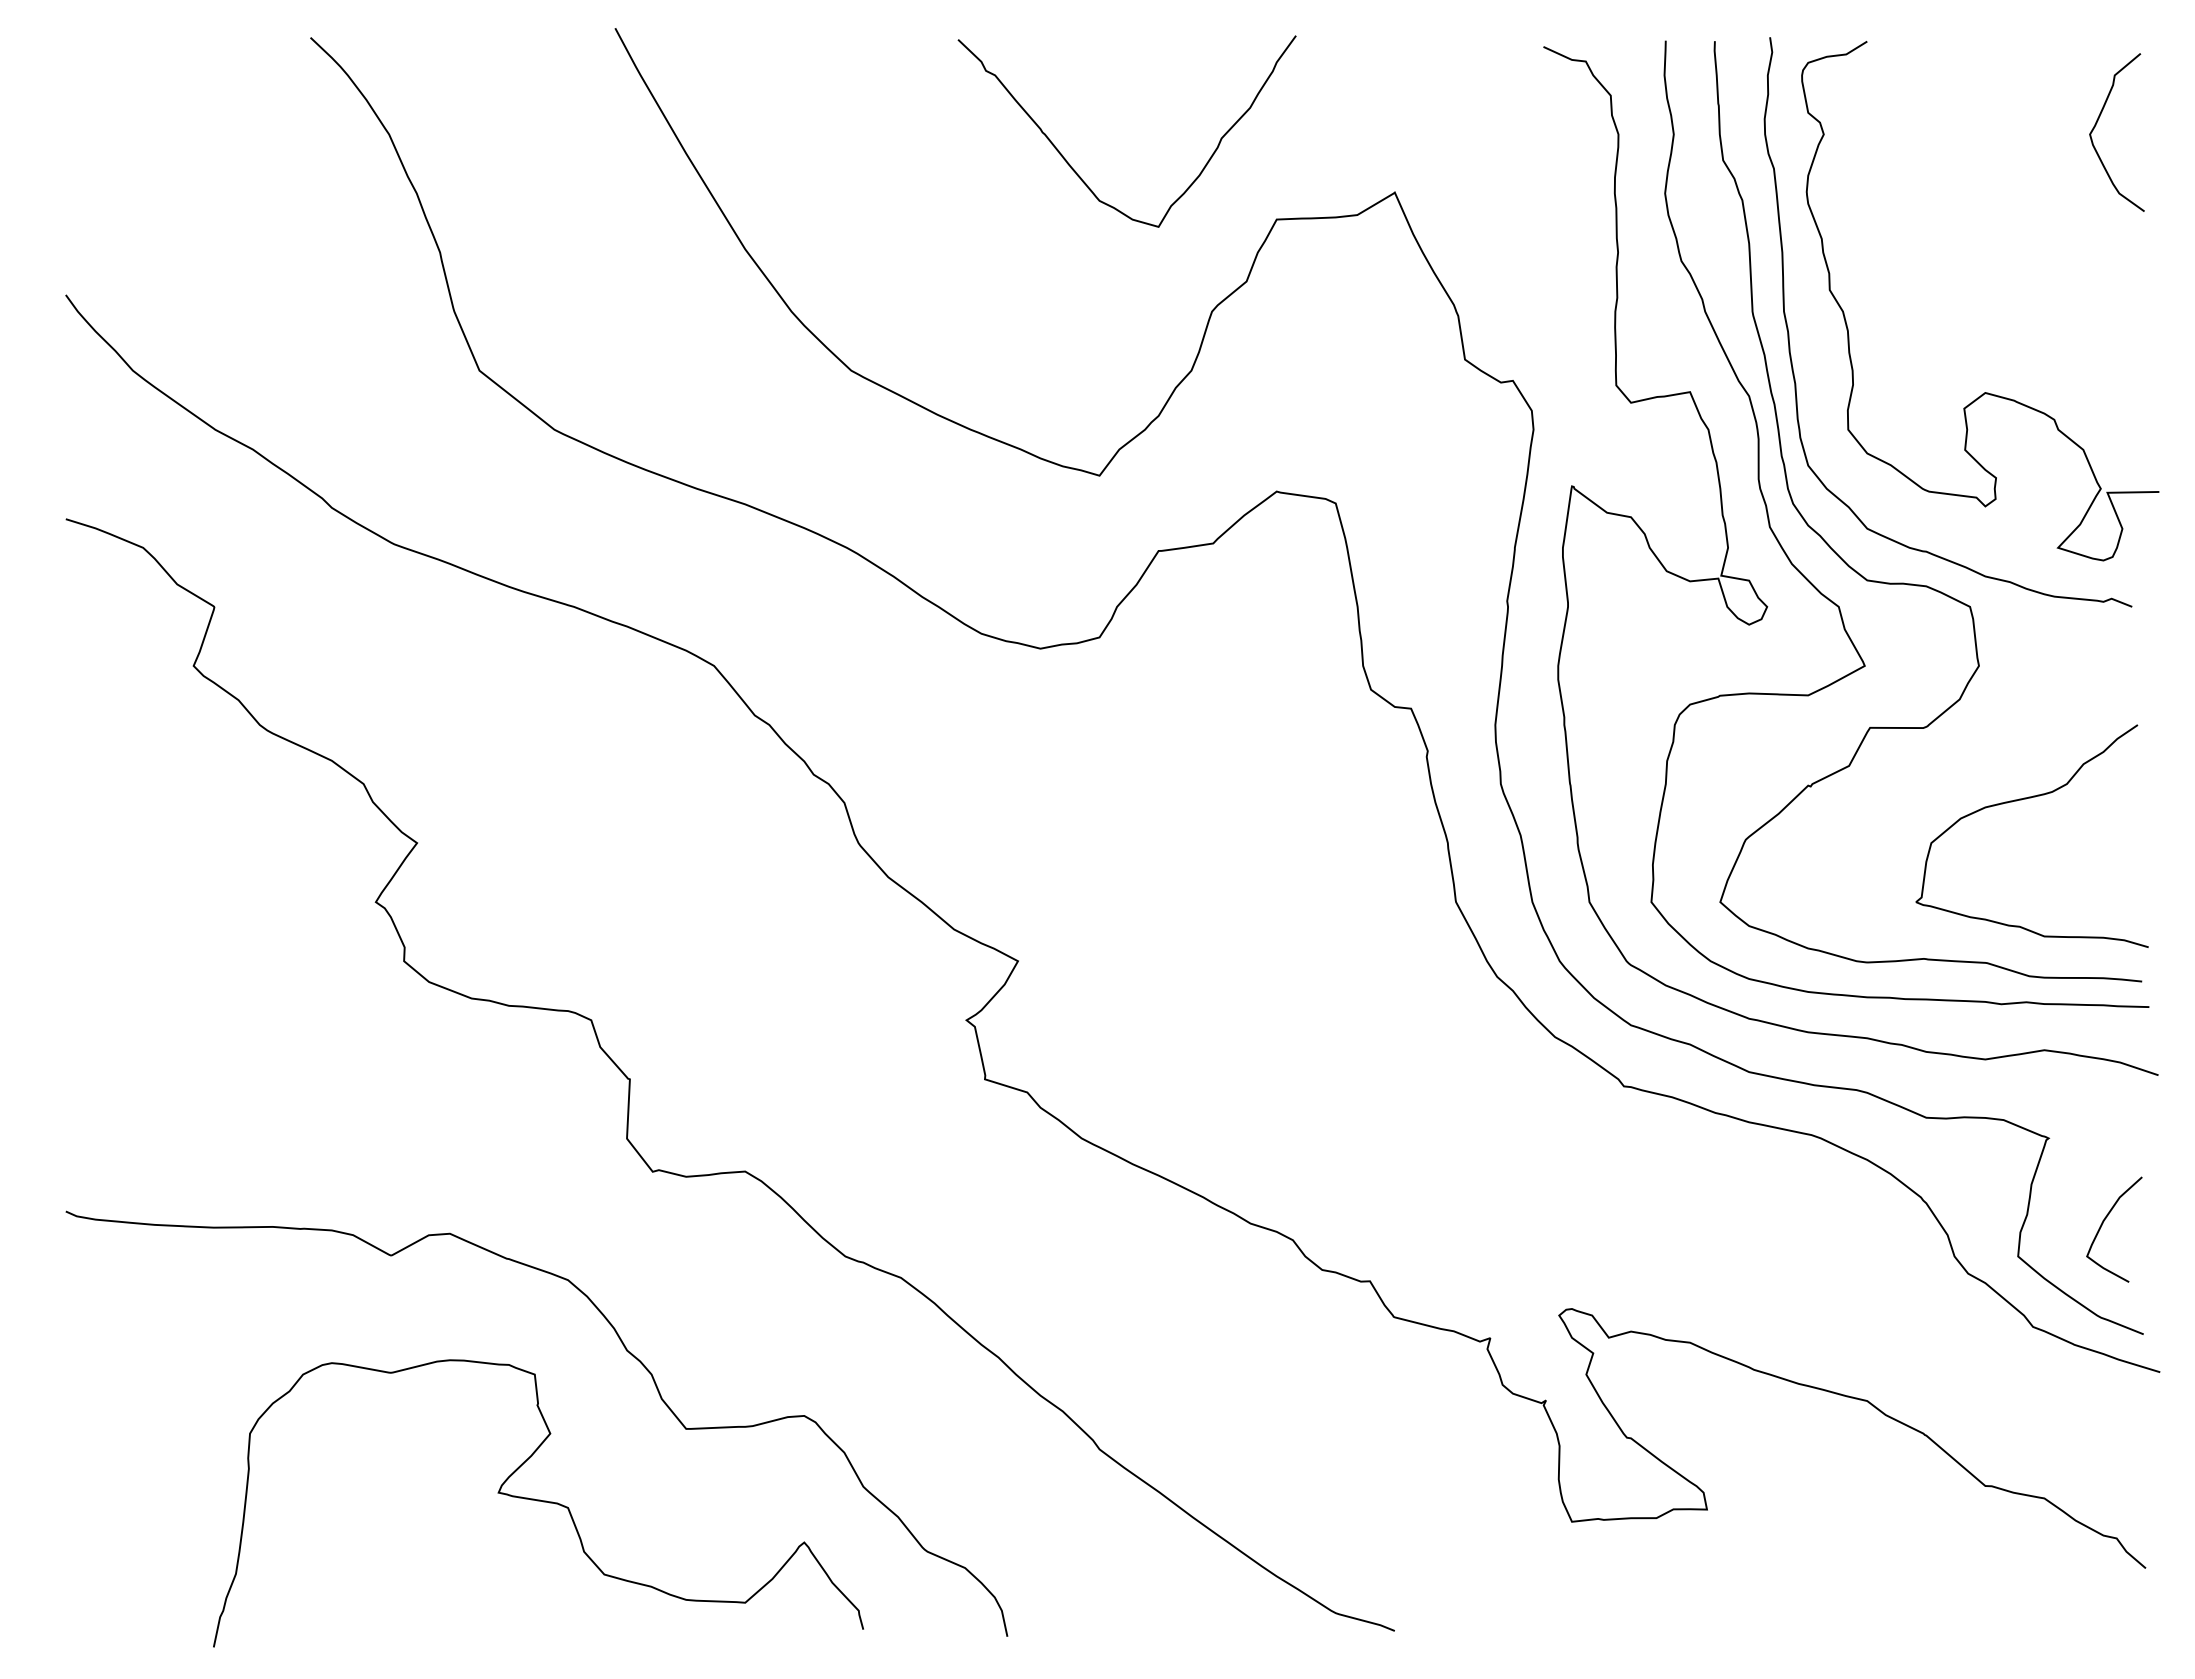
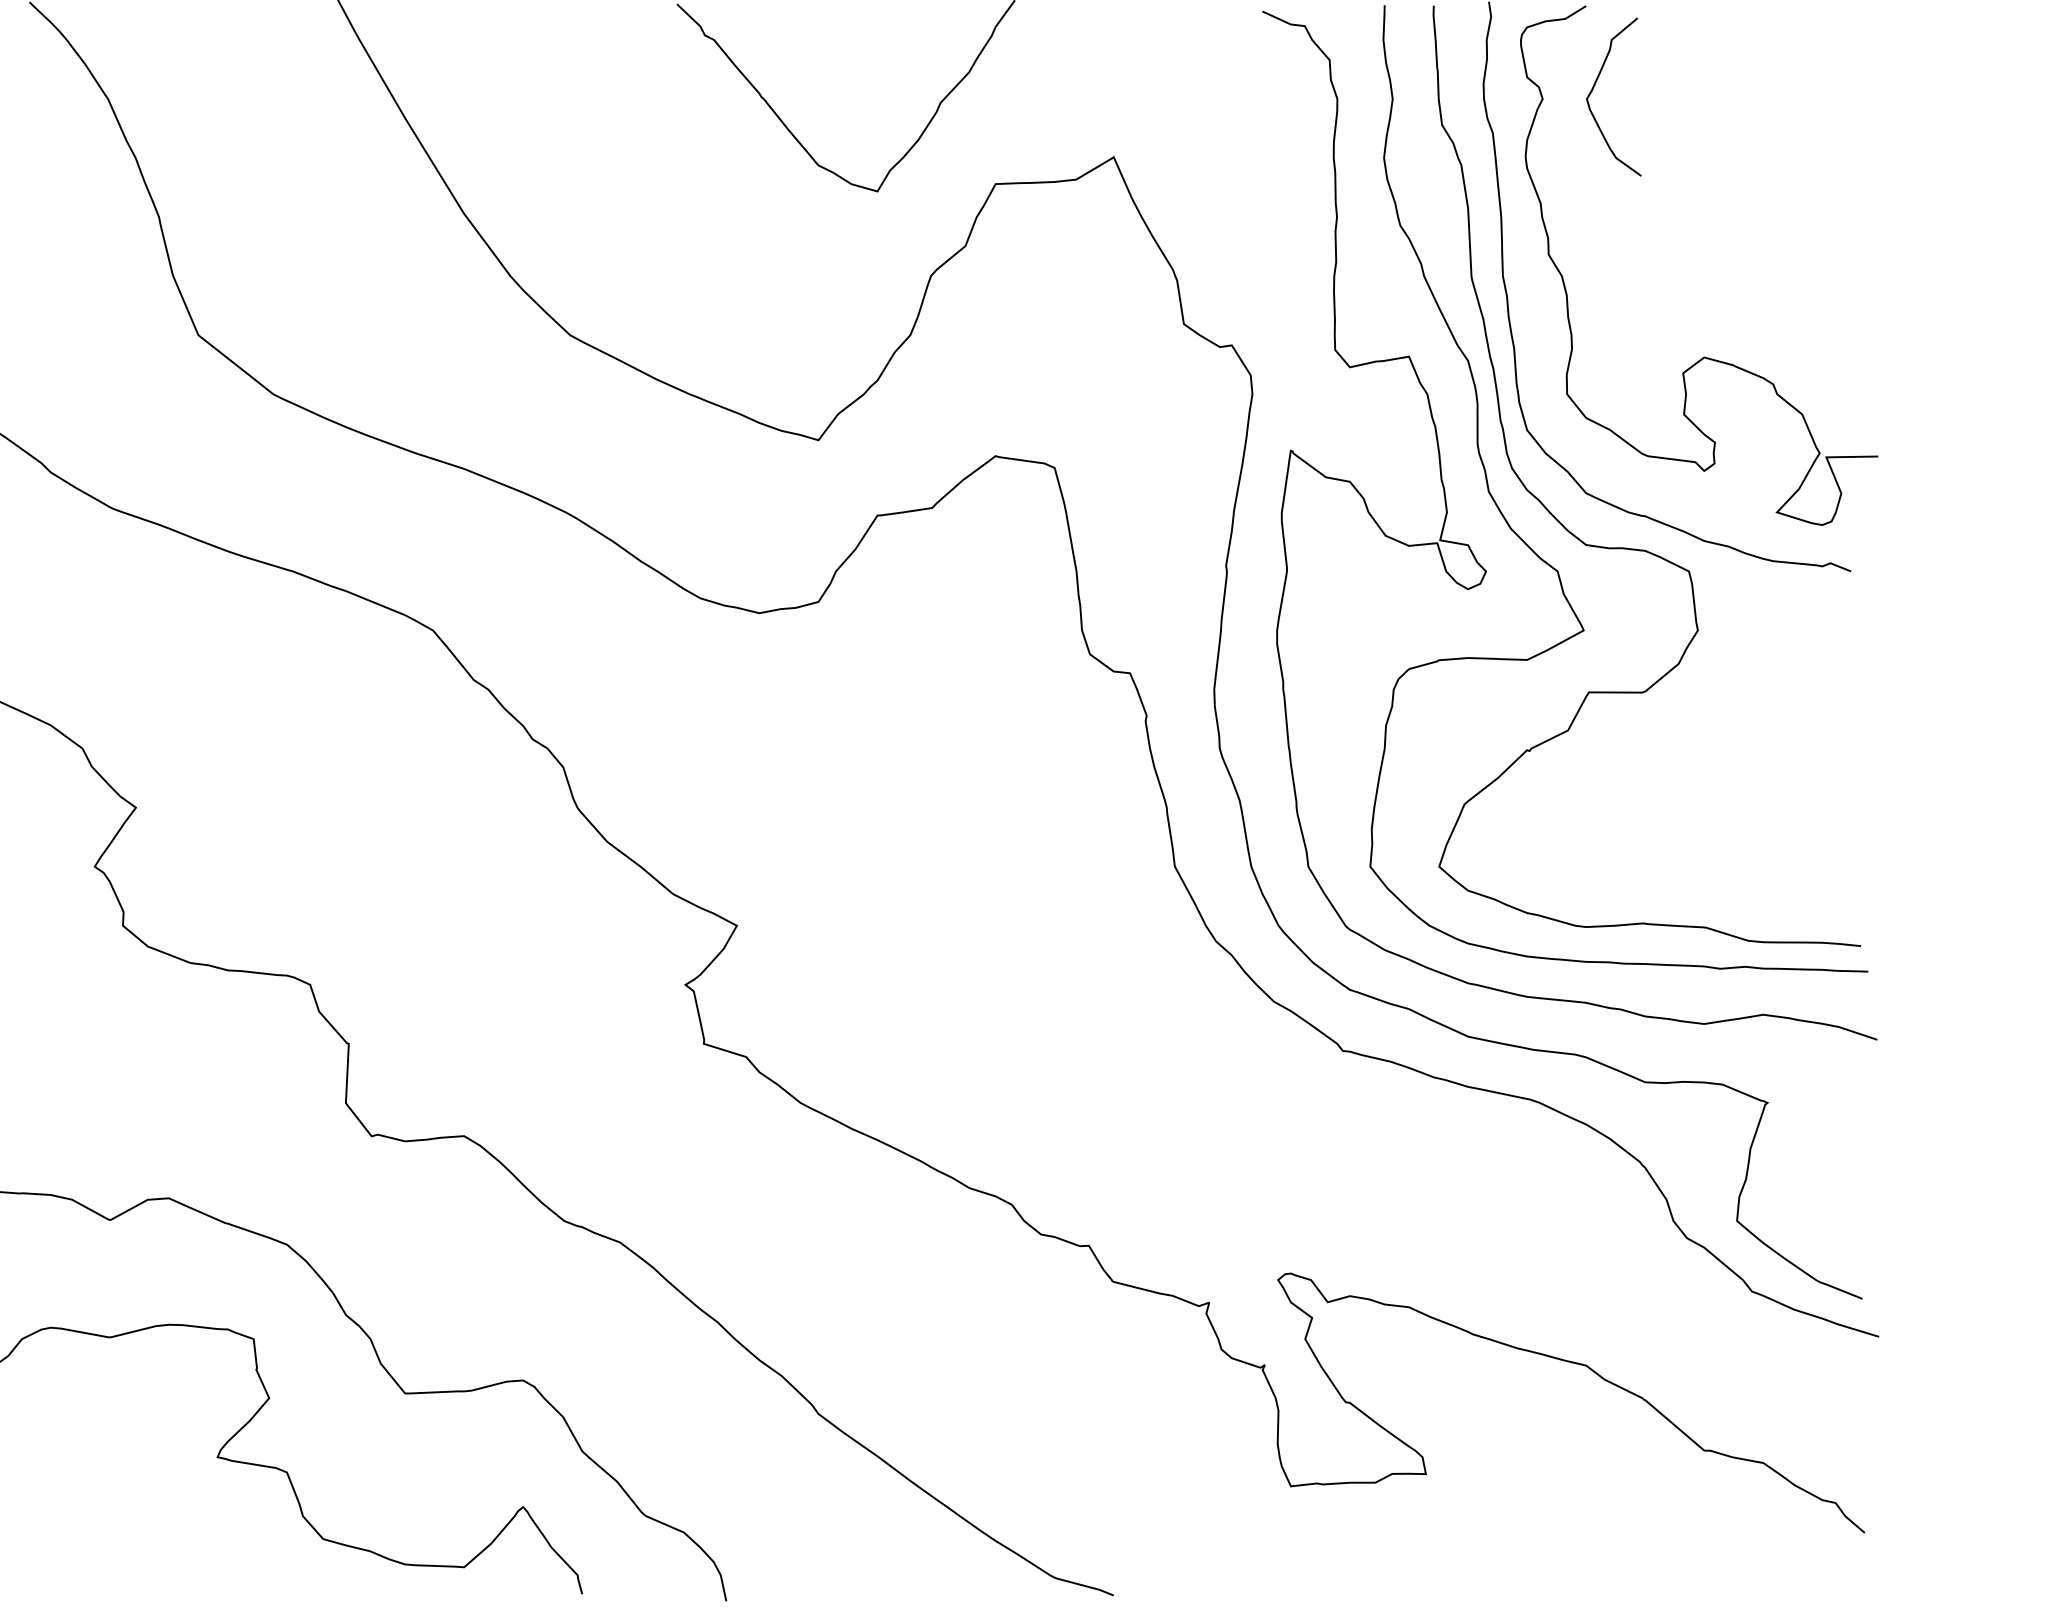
curve: (2097, 123) -> (1594, 88), moved
curve: (2026, 799) -> (1745, 764), removed
curve: (2103, 1223) -> (1822, 1188), removed

